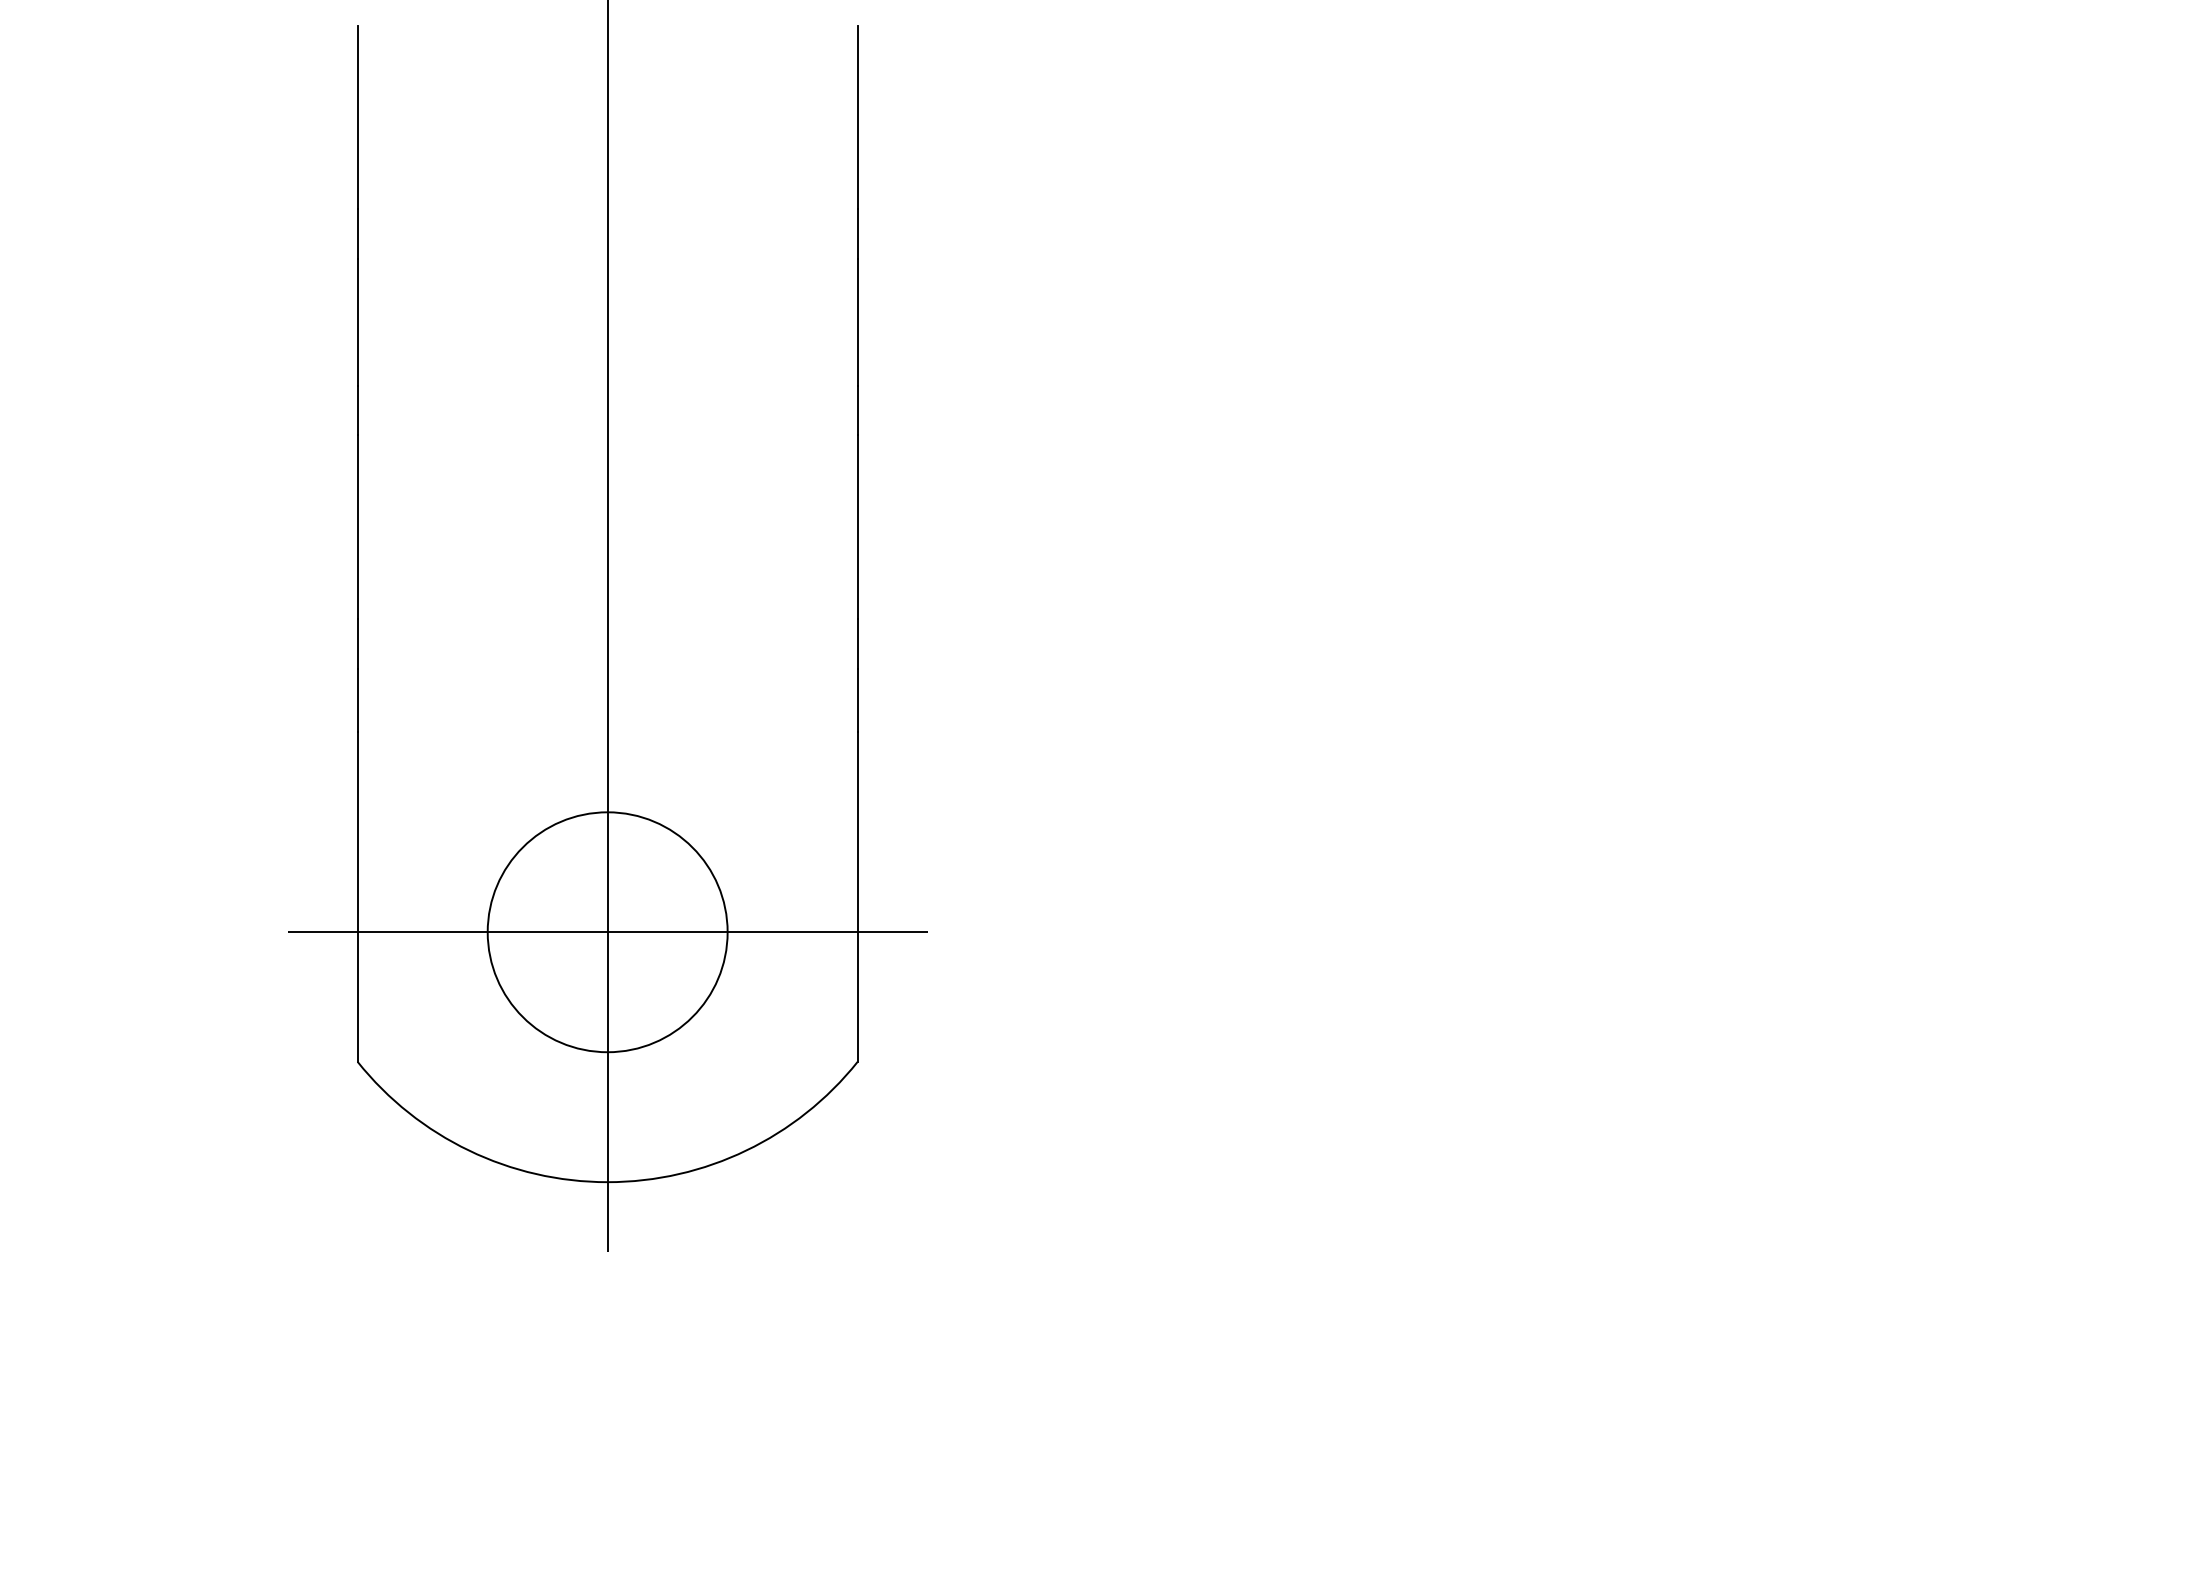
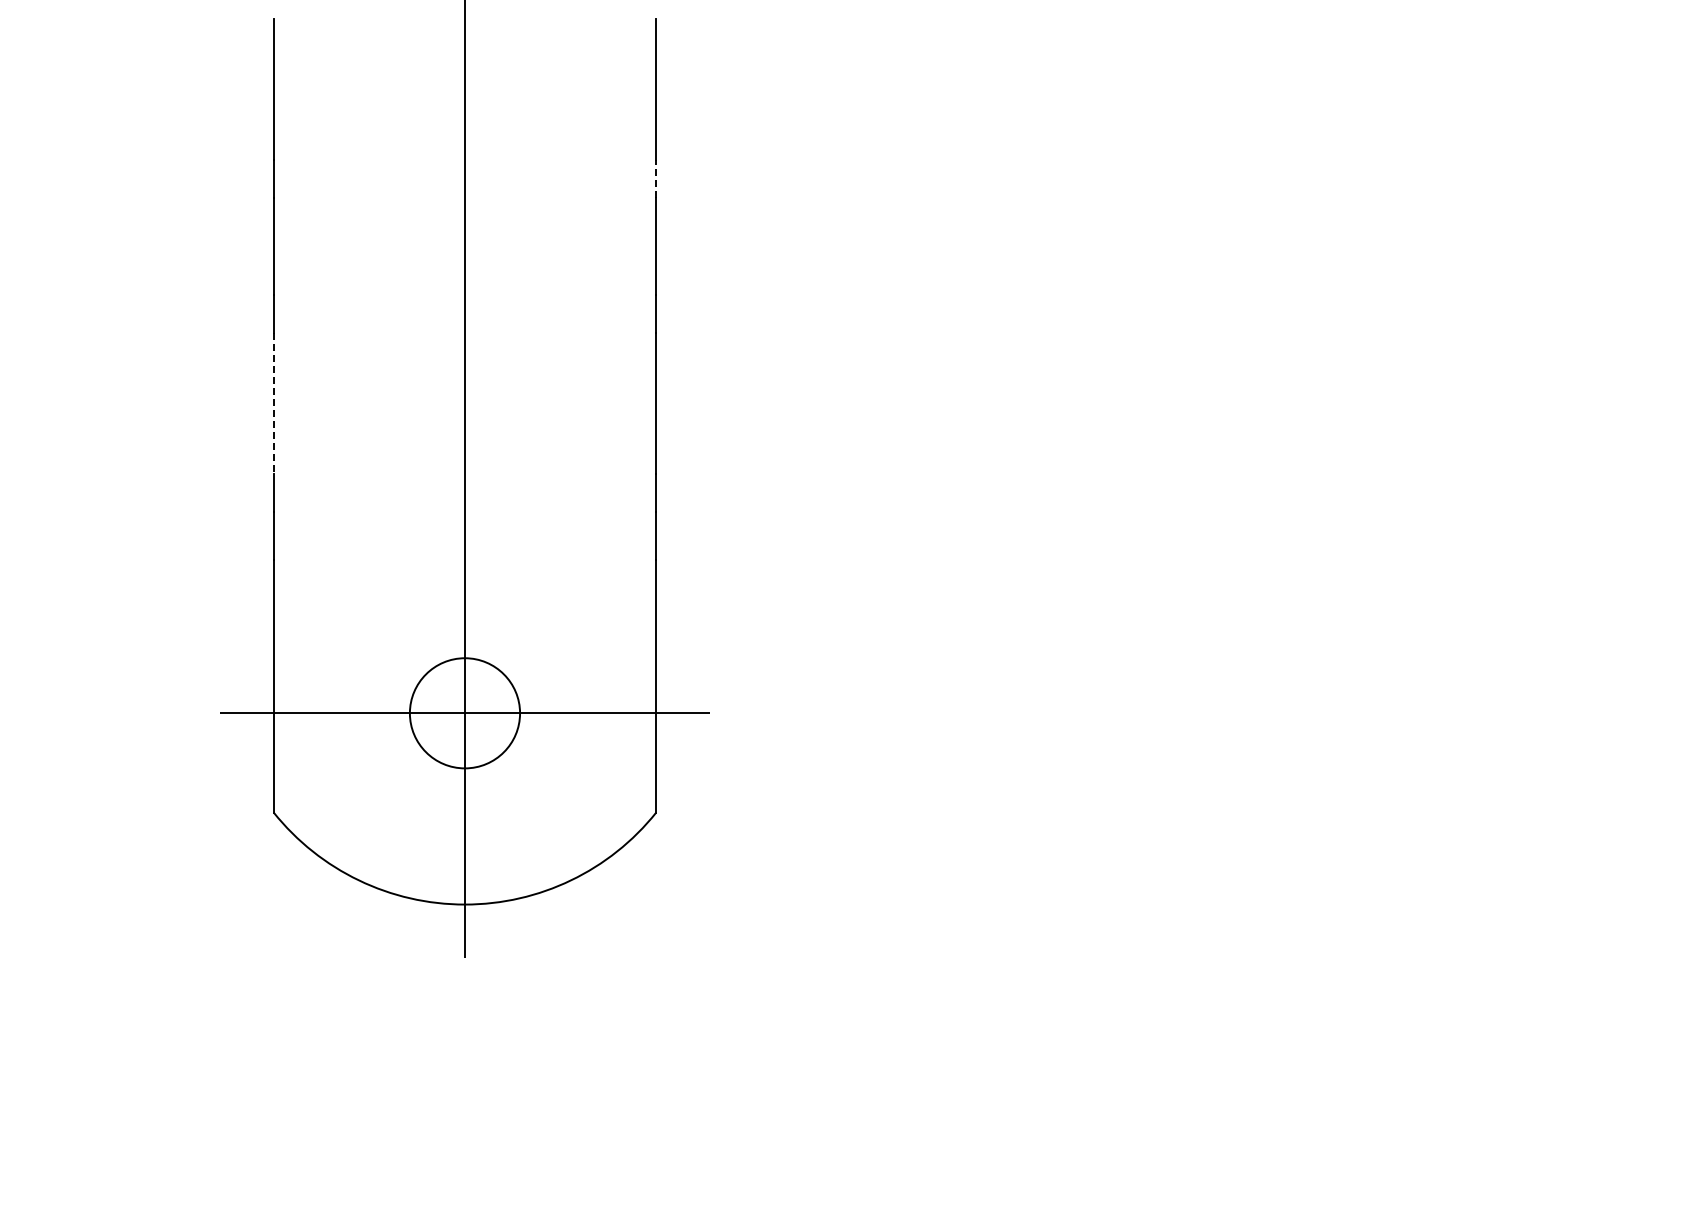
line: (857, 233) -> (656, 178), solid -> dashed
line: (357, 527) -> (273, 403), solid -> dashed
circle: (607, 932) -> (464, 713), size x0.6

